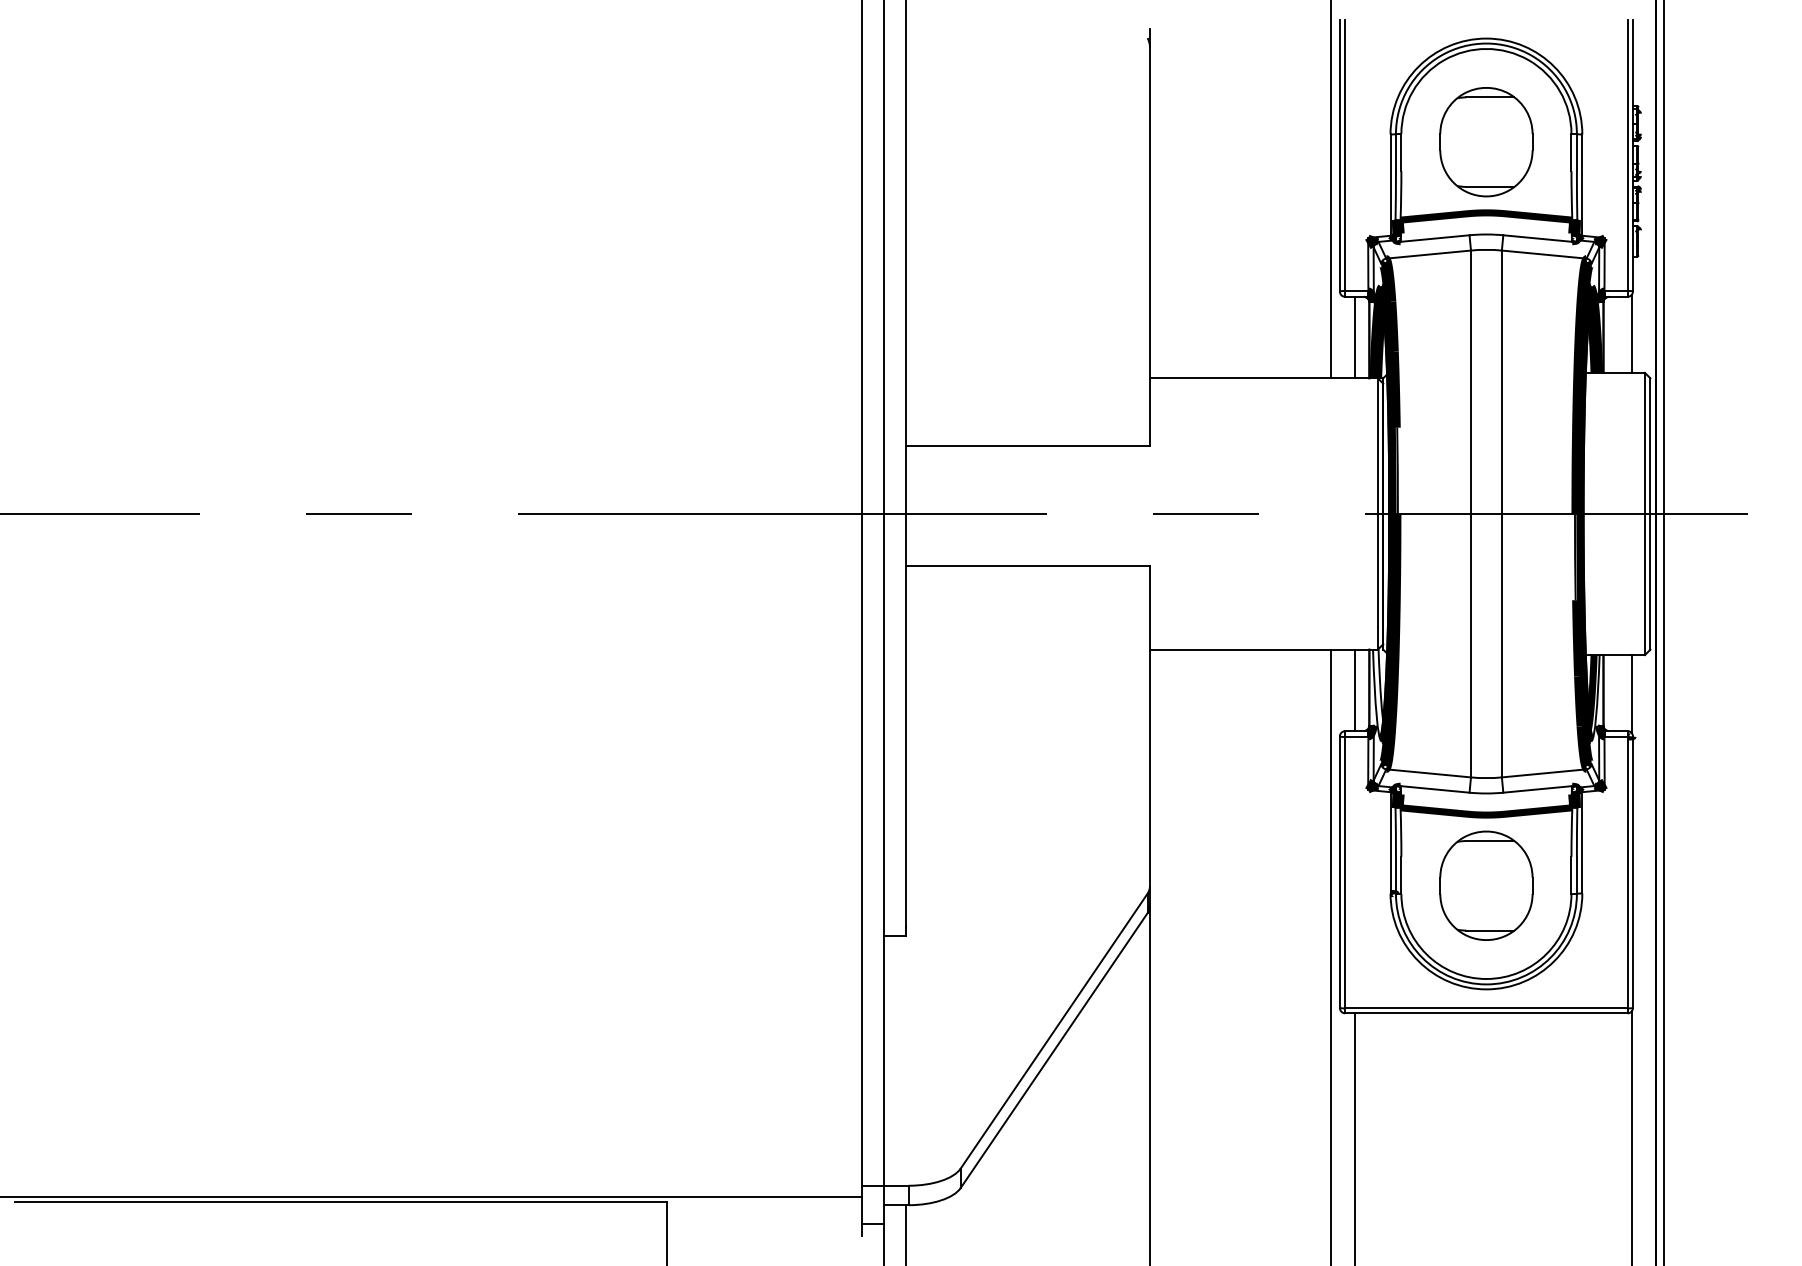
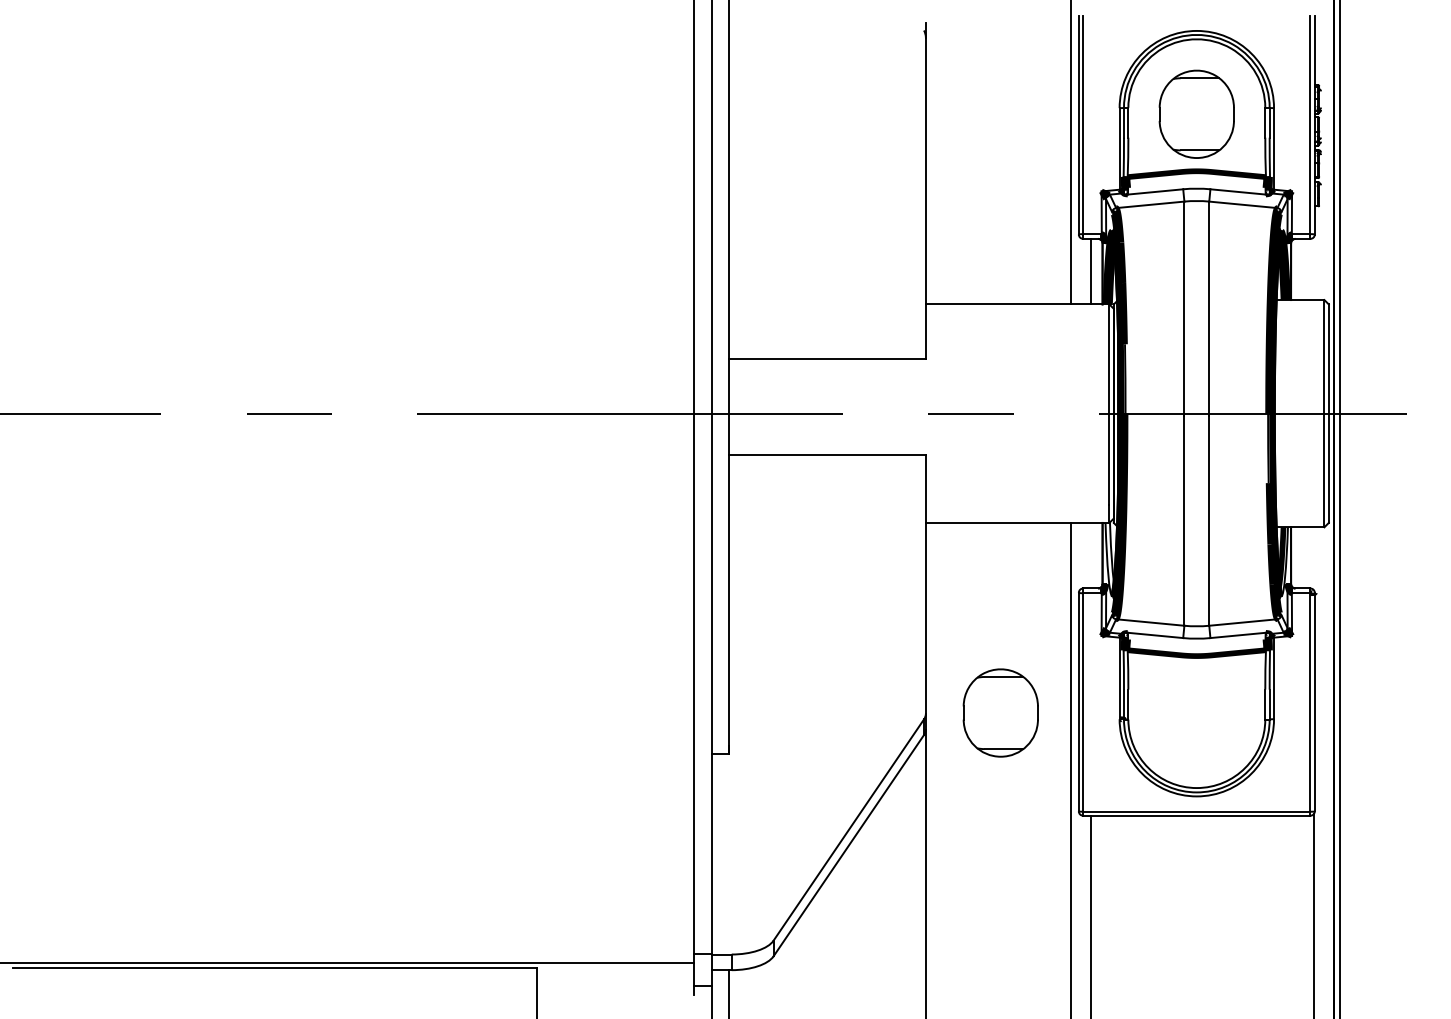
line: (1631, 333) -> (1313, 268), removed
line: (1355, 690) -> (1091, 555), removed
line: (1631, 693) -> (1313, 558), removed
part: (1486, 885) -> (1000, 712), moved

